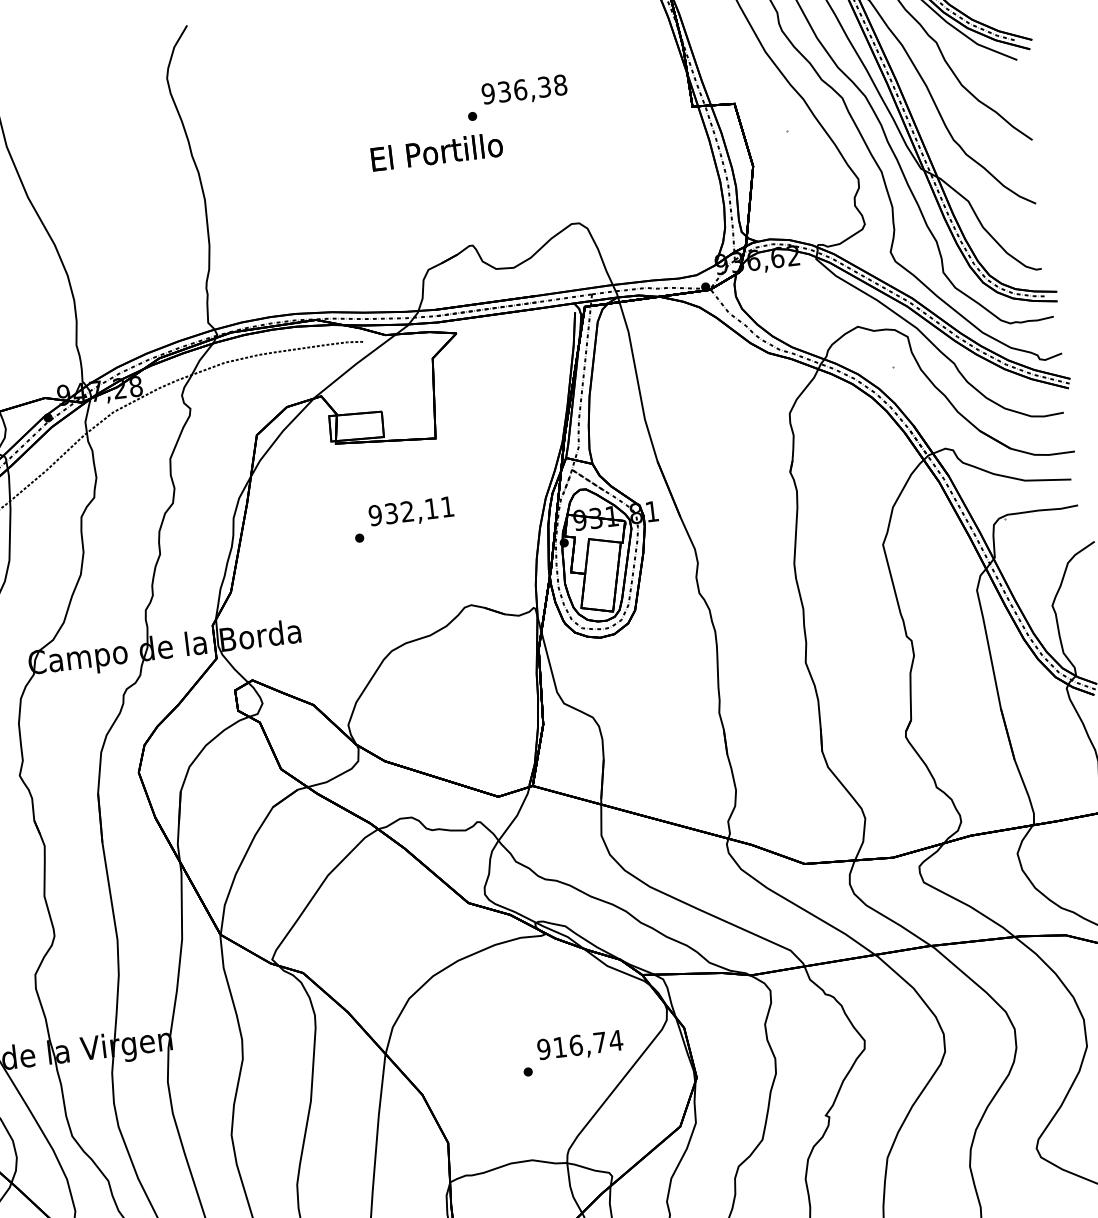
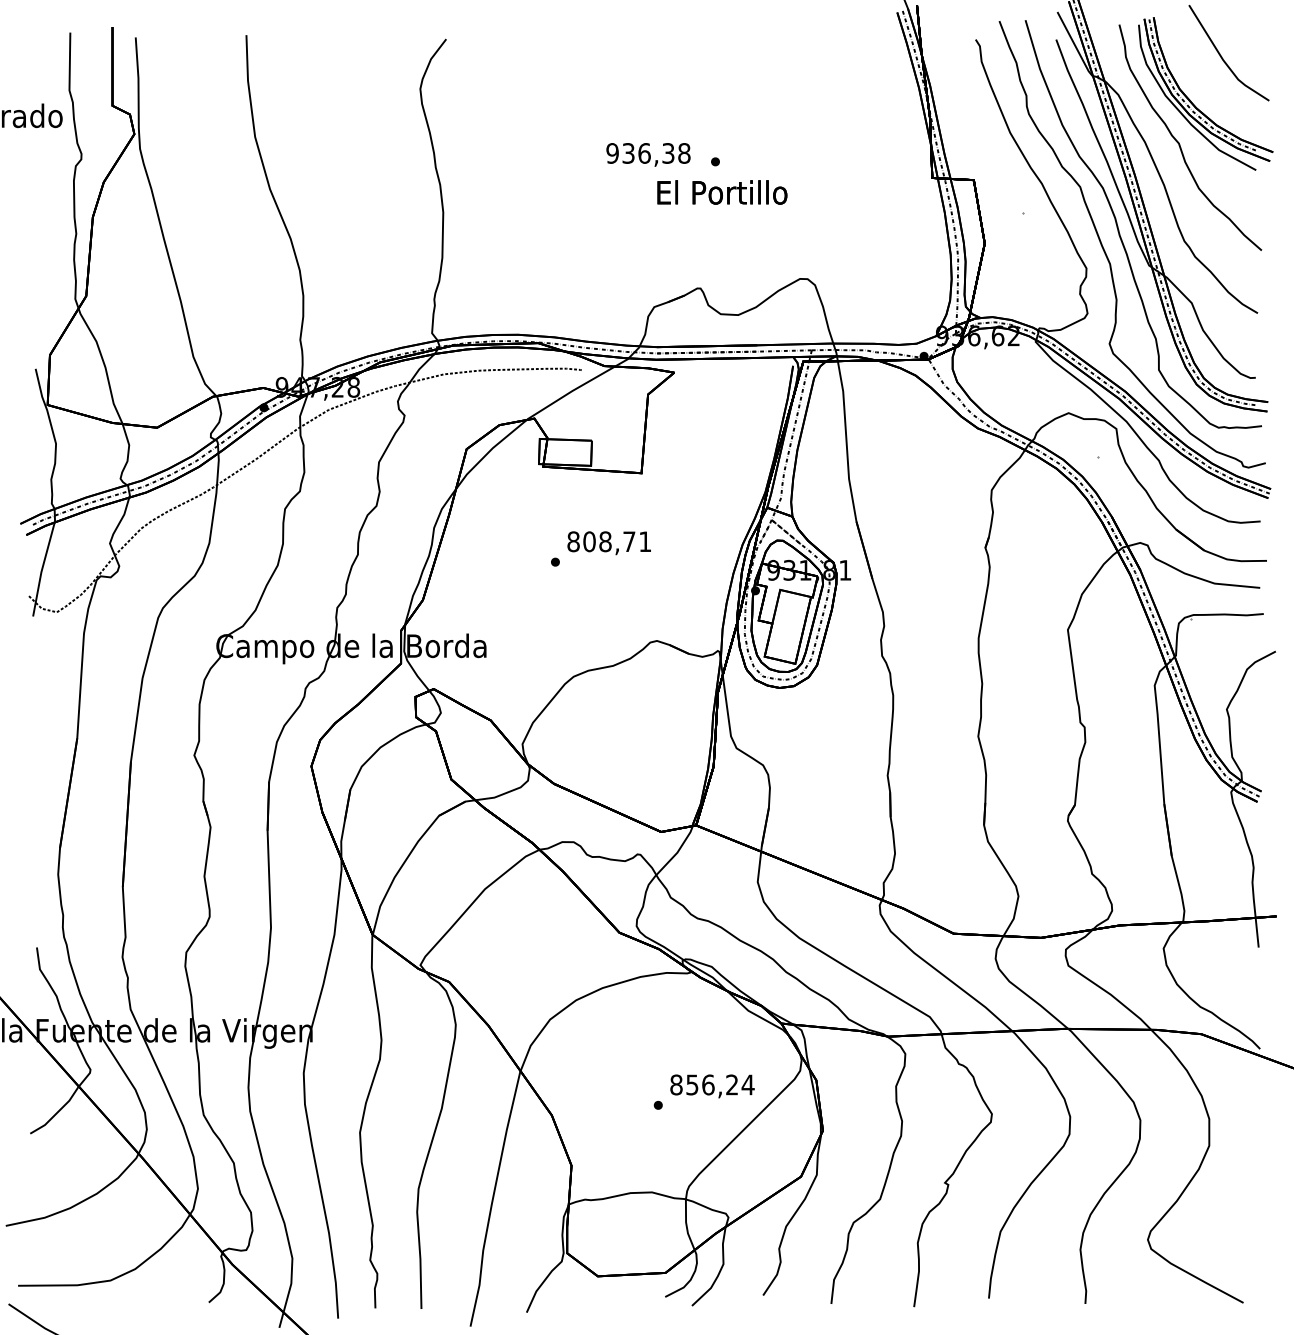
text: (524, 90) -> (648, 154), moved
text: (437, 151) -> (722, 192), moved
text: (403, 511) -> (601, 541), 932,11 -> 808,71
text: (572, 1045) -> (704, 1084), 916,74 -> 856,24

